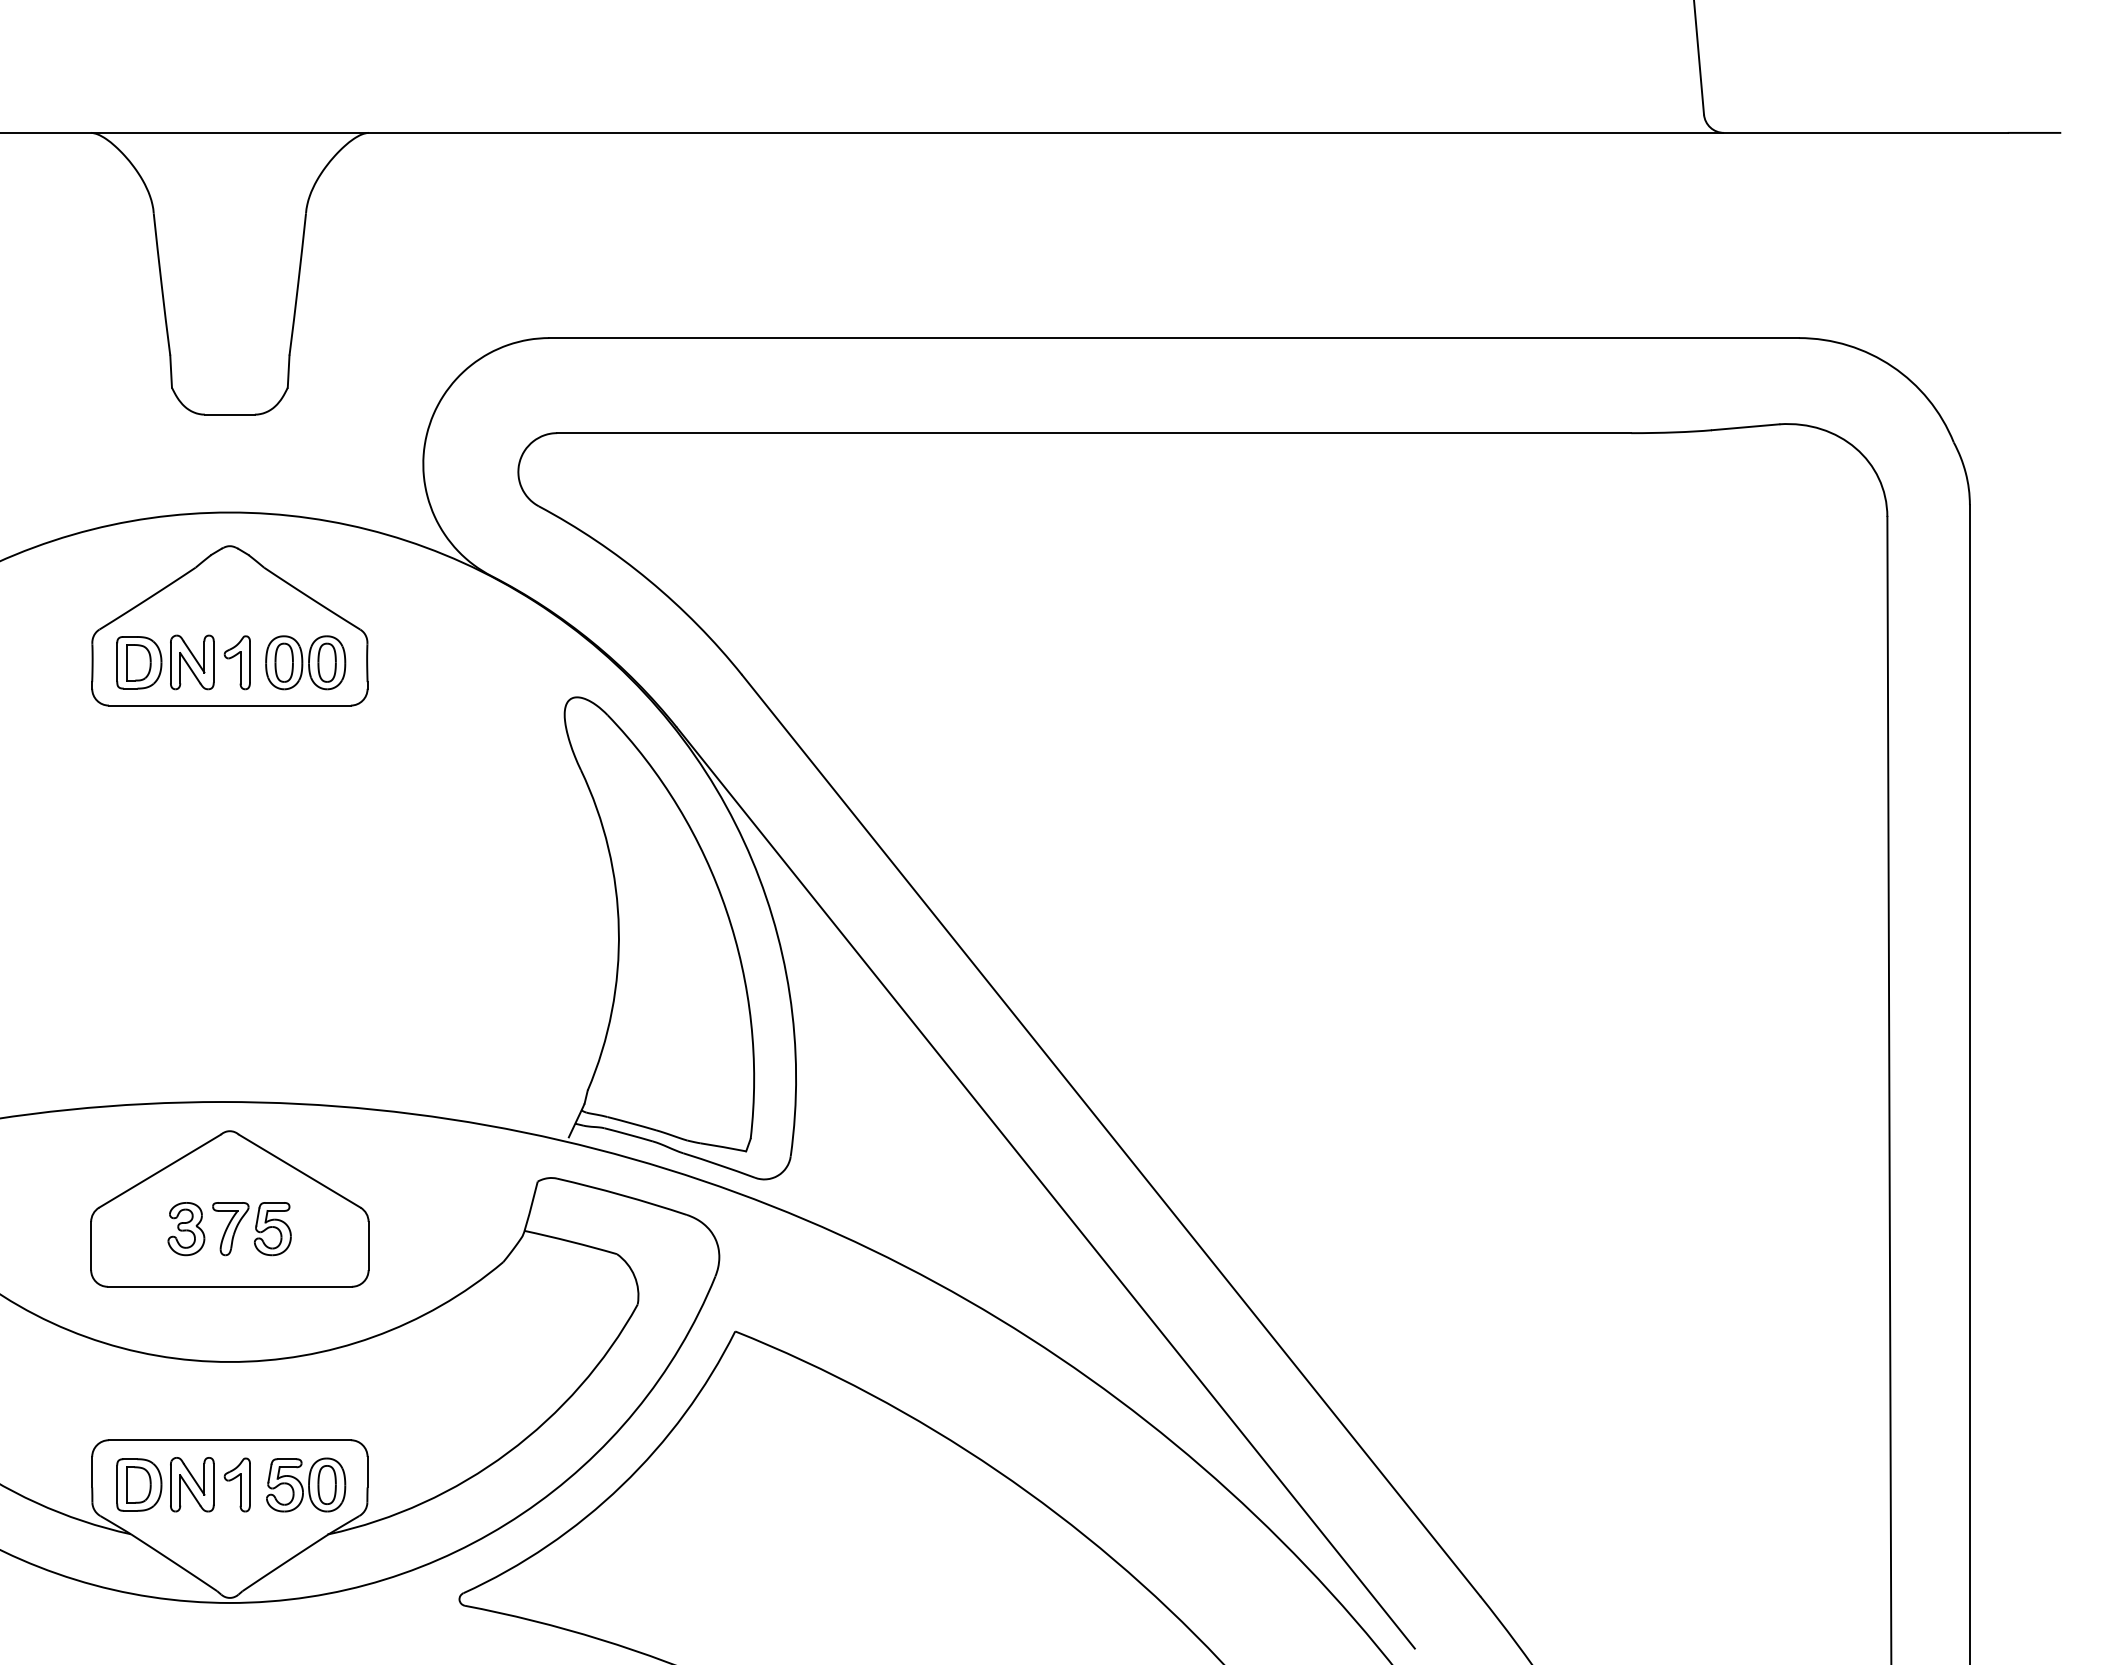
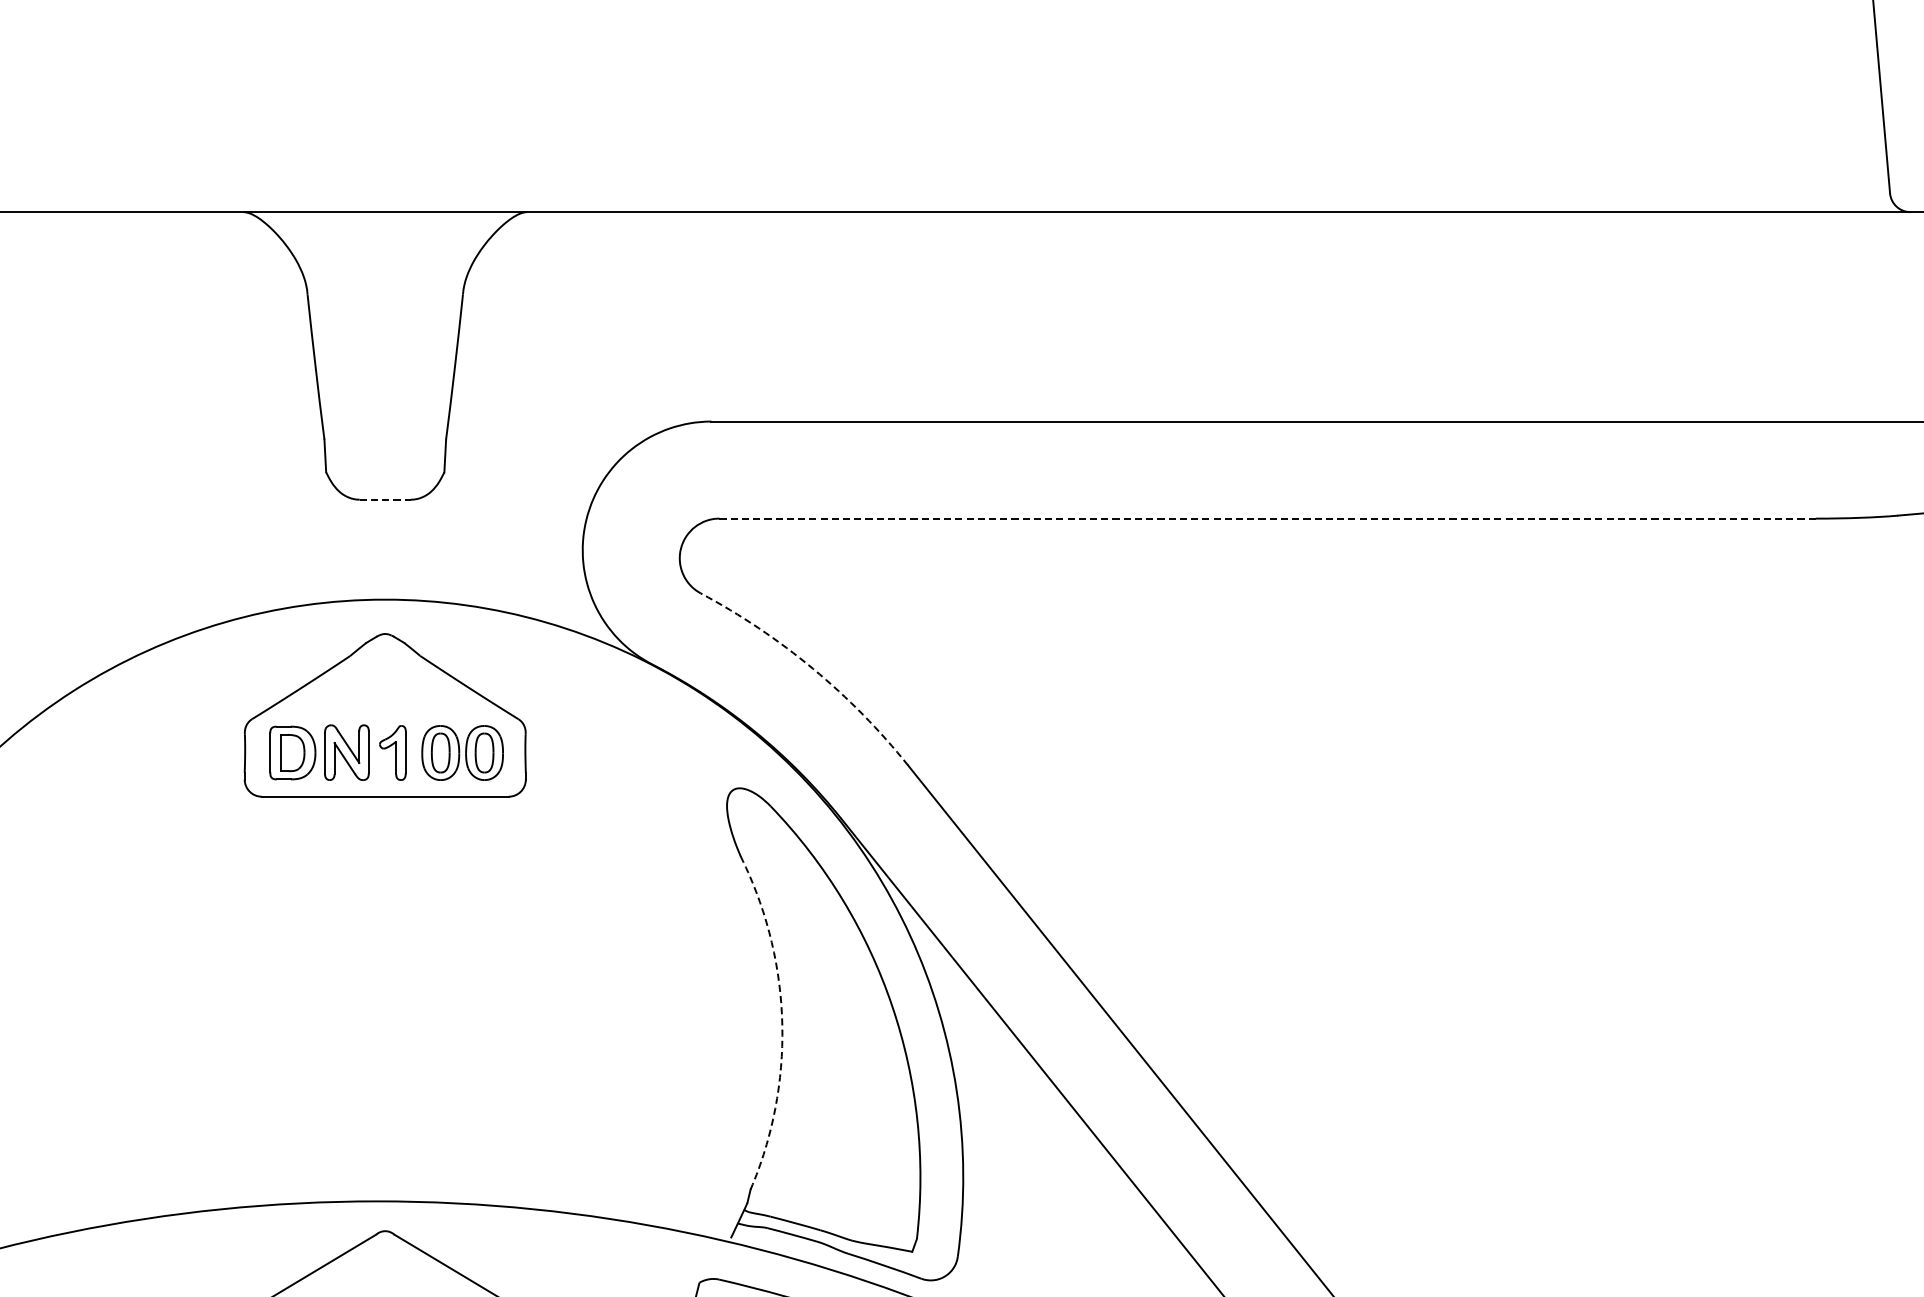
line: (229, 414) -> (384, 499), solid -> dashed
line: (1093, 433) -> (1266, 518), solid -> dashed
arc: (649, 580) -> (813, 669), solid -> dashed
arc: (618, 929) -> (781, 1025), solid -> dashed

